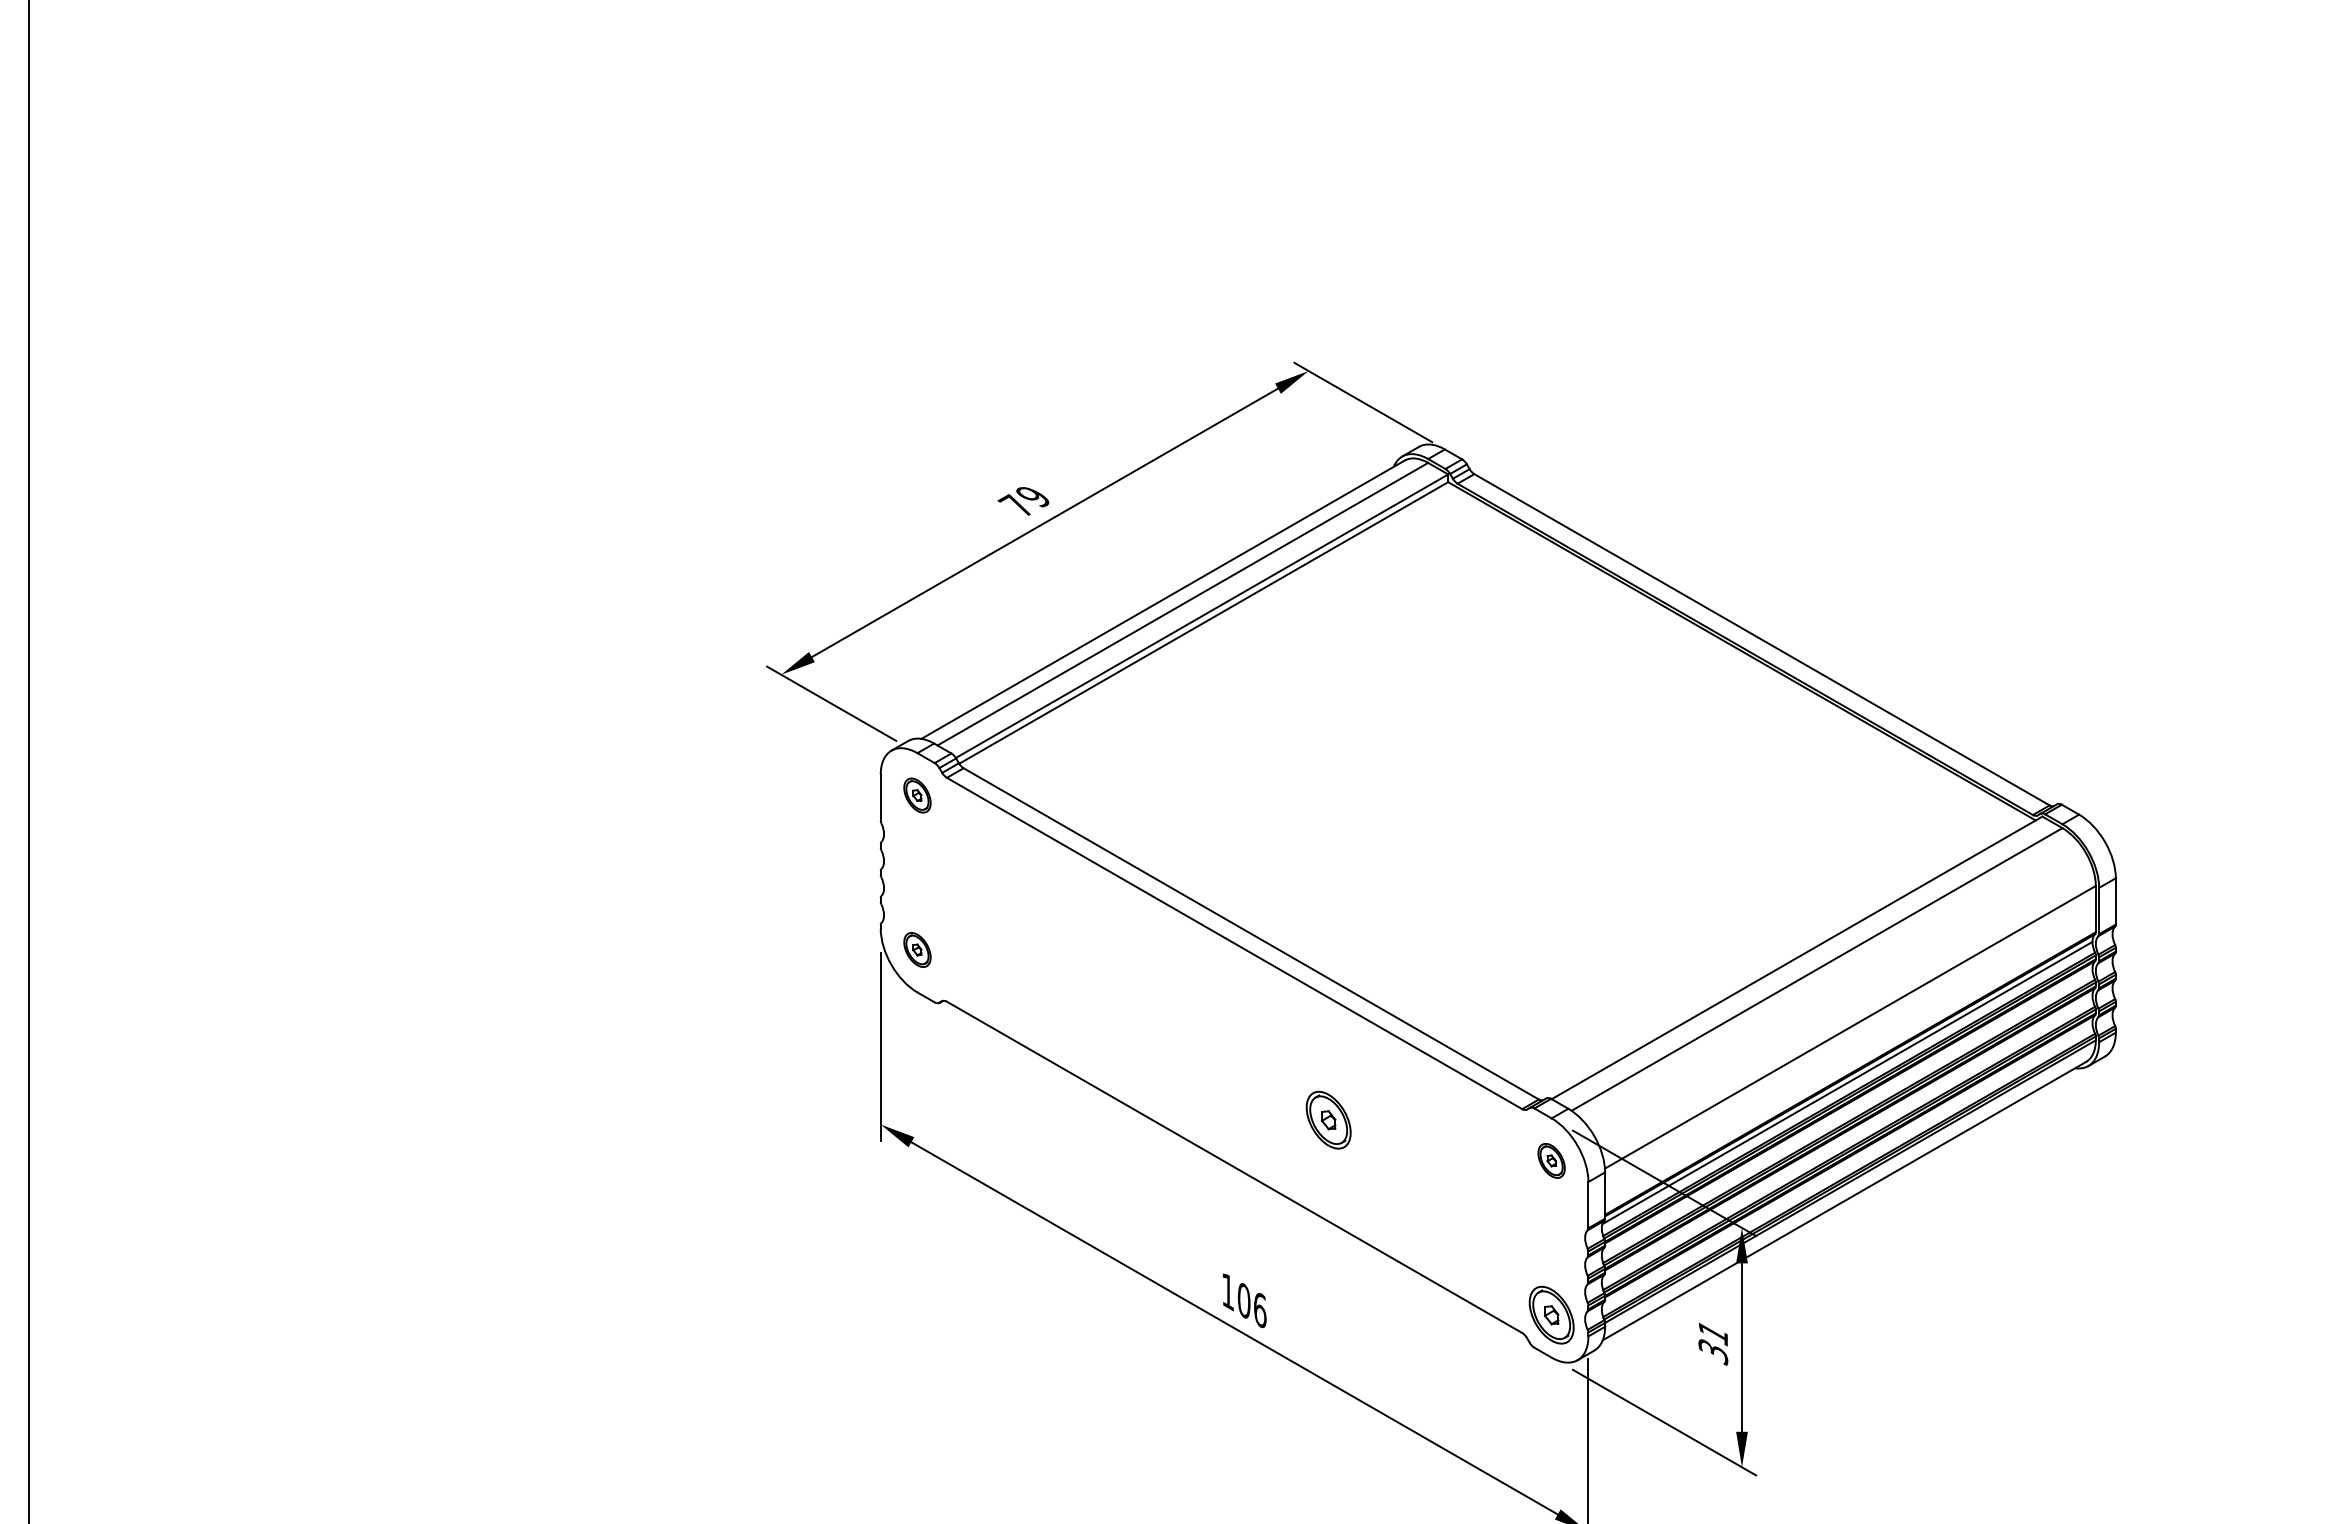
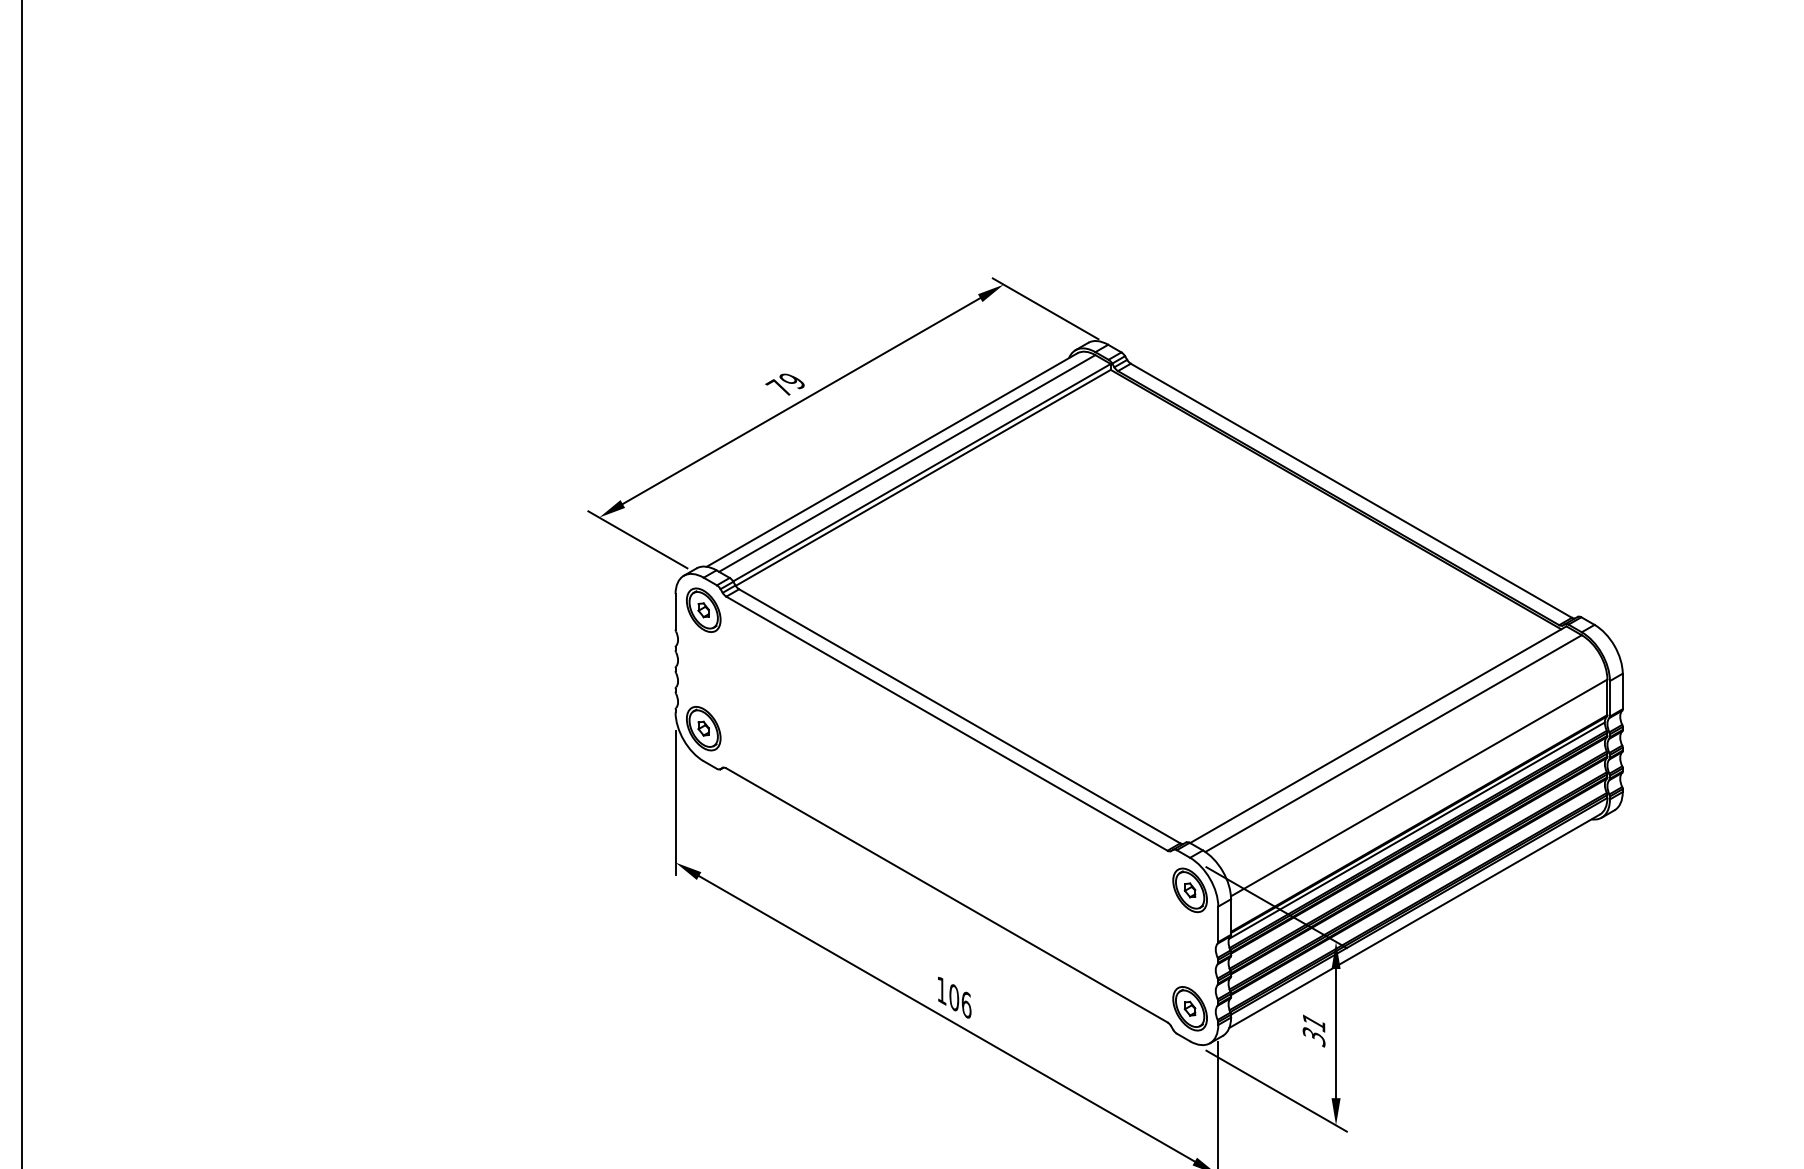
part: (917, 795) -> (703, 610), size x1.67
part: (917, 949) -> (703, 728), size x1.67
part: (1328, 1119) -> (1018, 858), removed
part: (1551, 1160) -> (1189, 890), size x1.67

